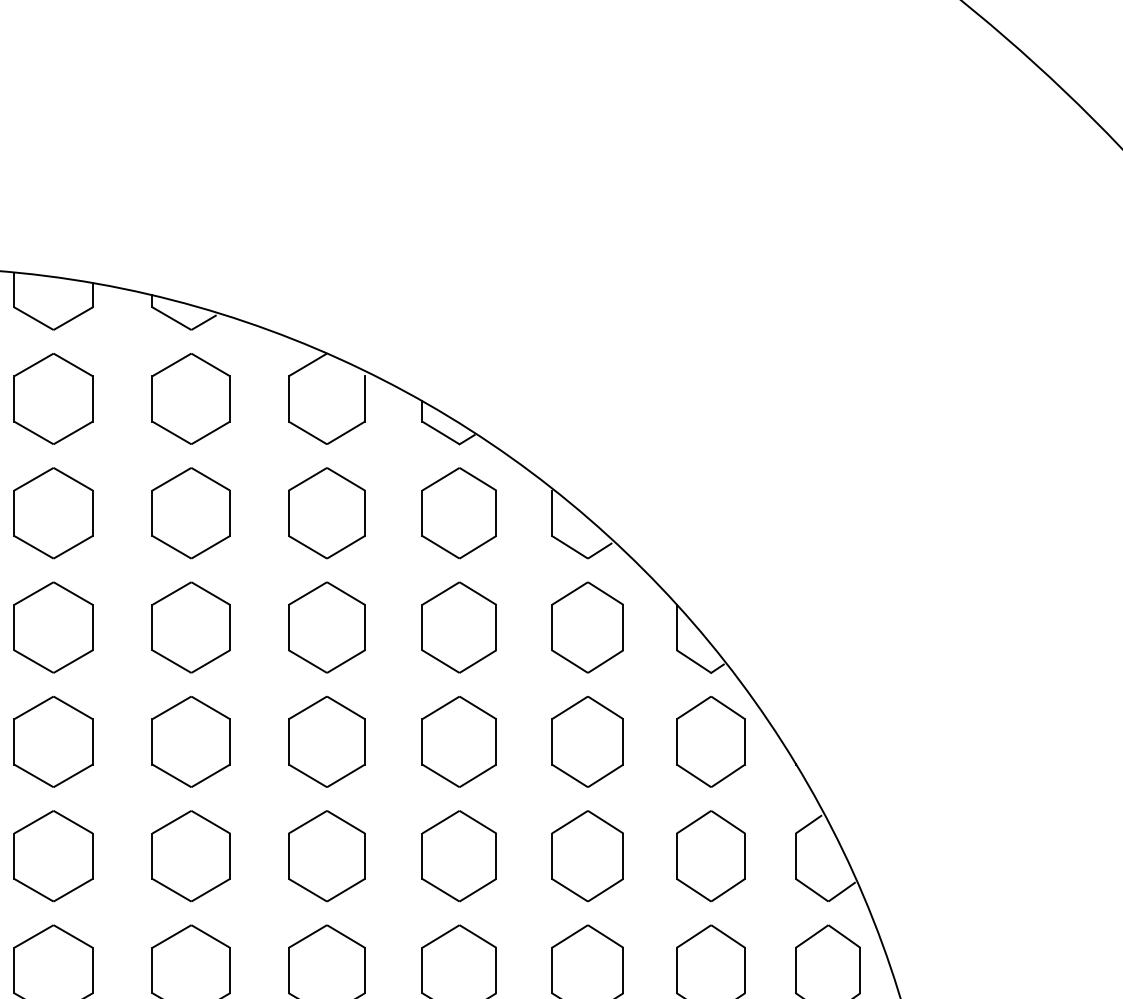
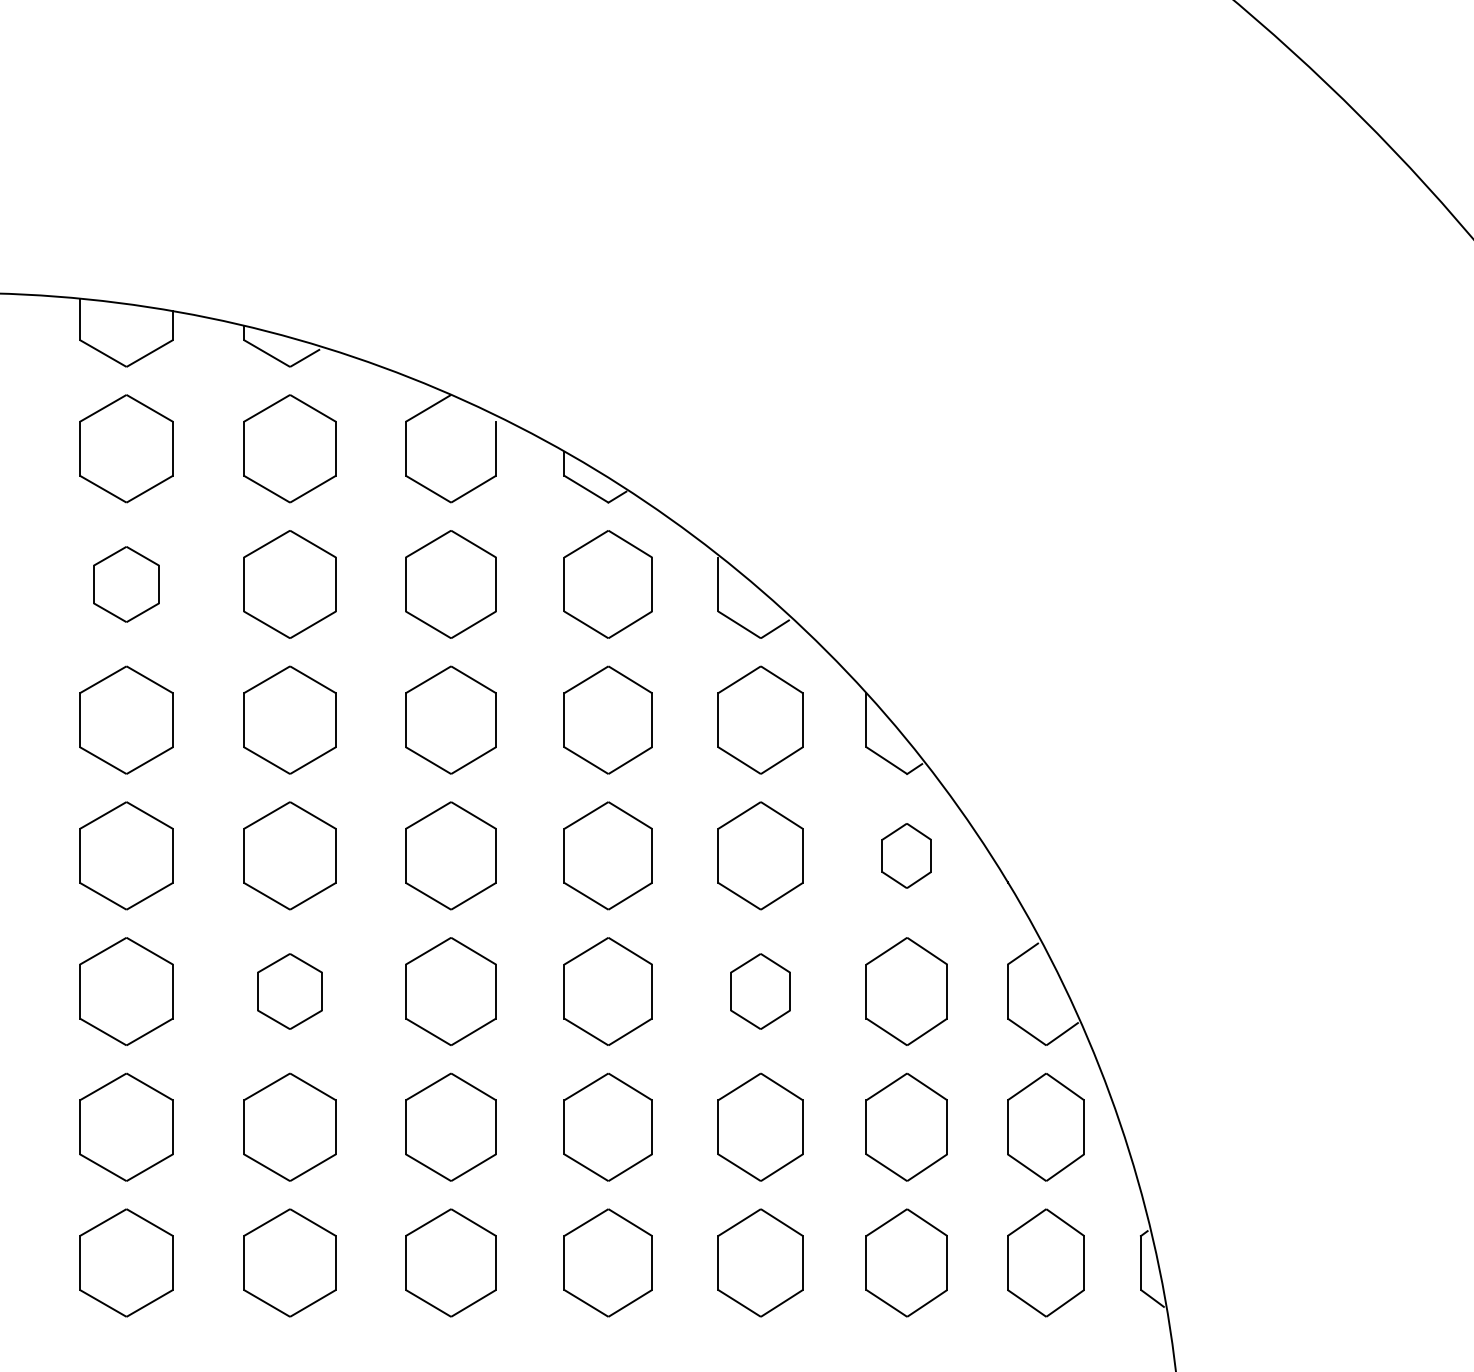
part: (53, 513) -> (126, 584), size x0.7
part: (710, 741) -> (906, 855), size x0.6
part: (190, 856) -> (289, 991), size x0.7
part: (587, 856) -> (760, 991), size x0.7

